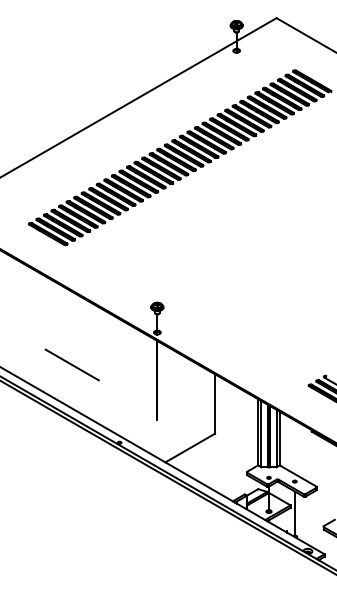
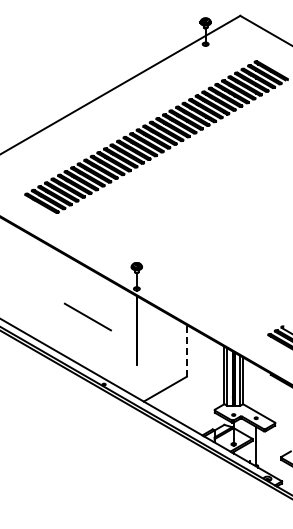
line: (71, 364) -> (87, 316), moved
line: (214, 403) -> (186, 350), solid -> dashed

